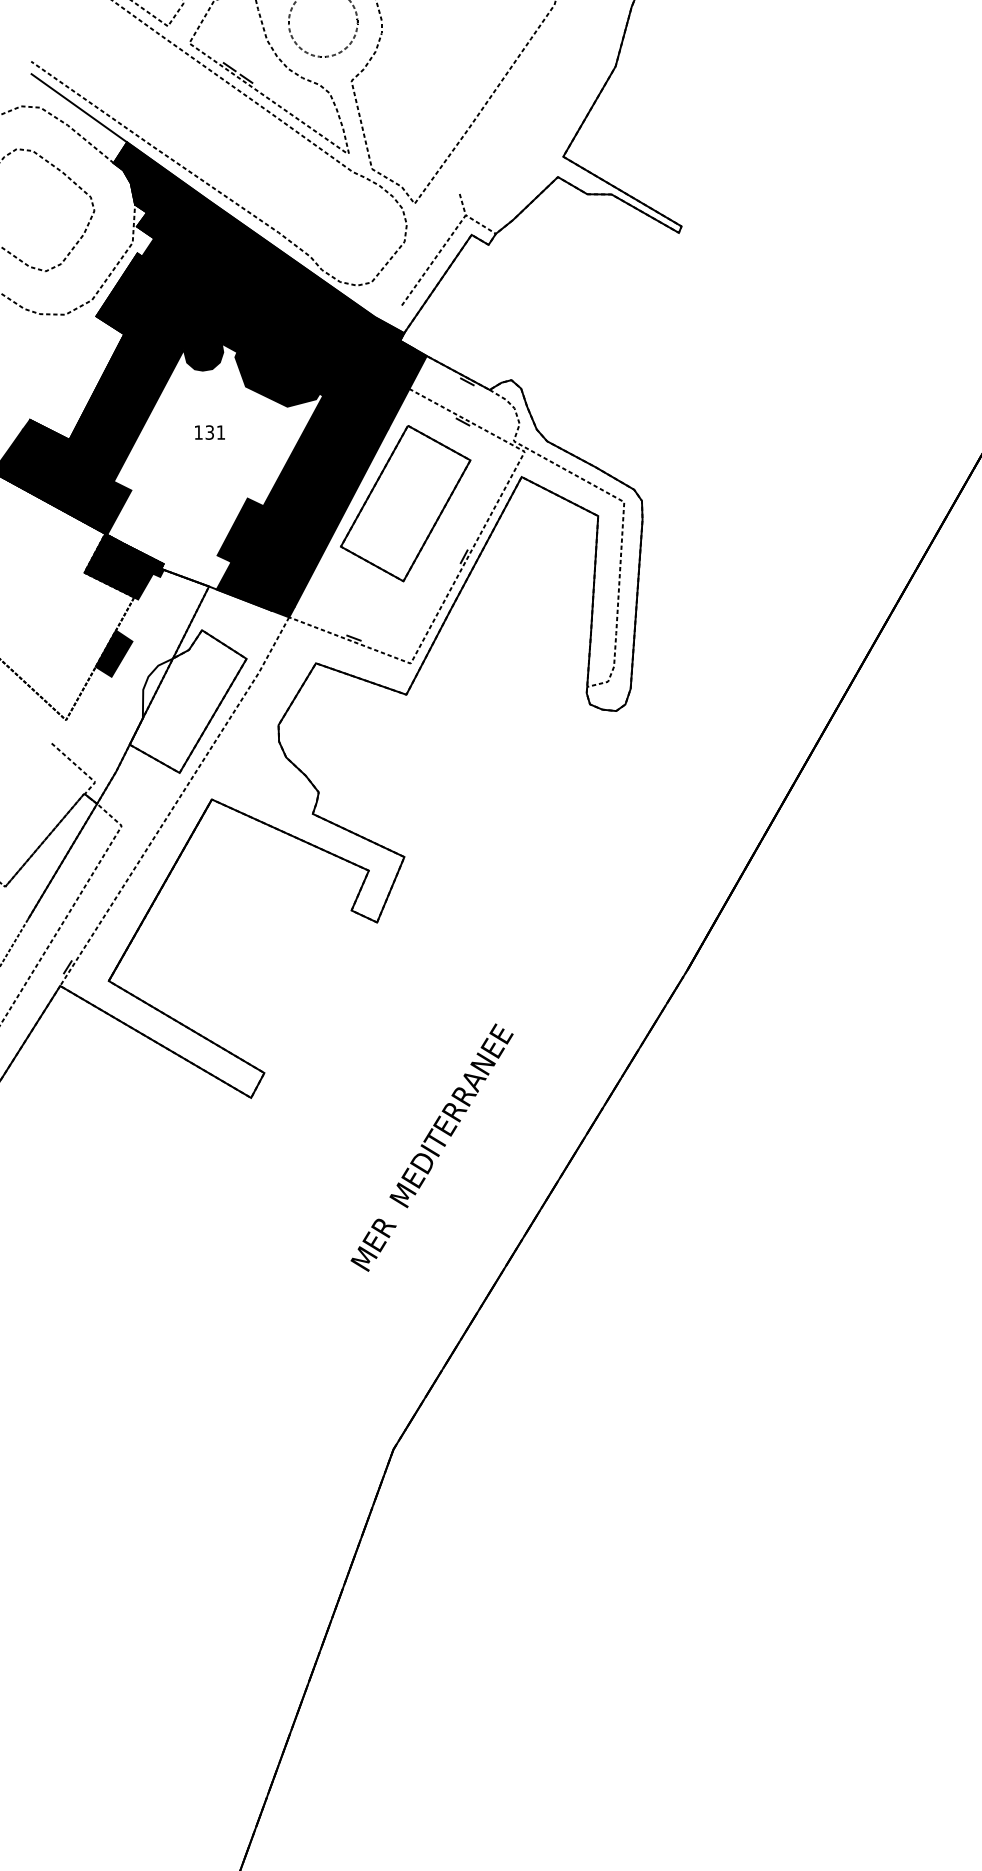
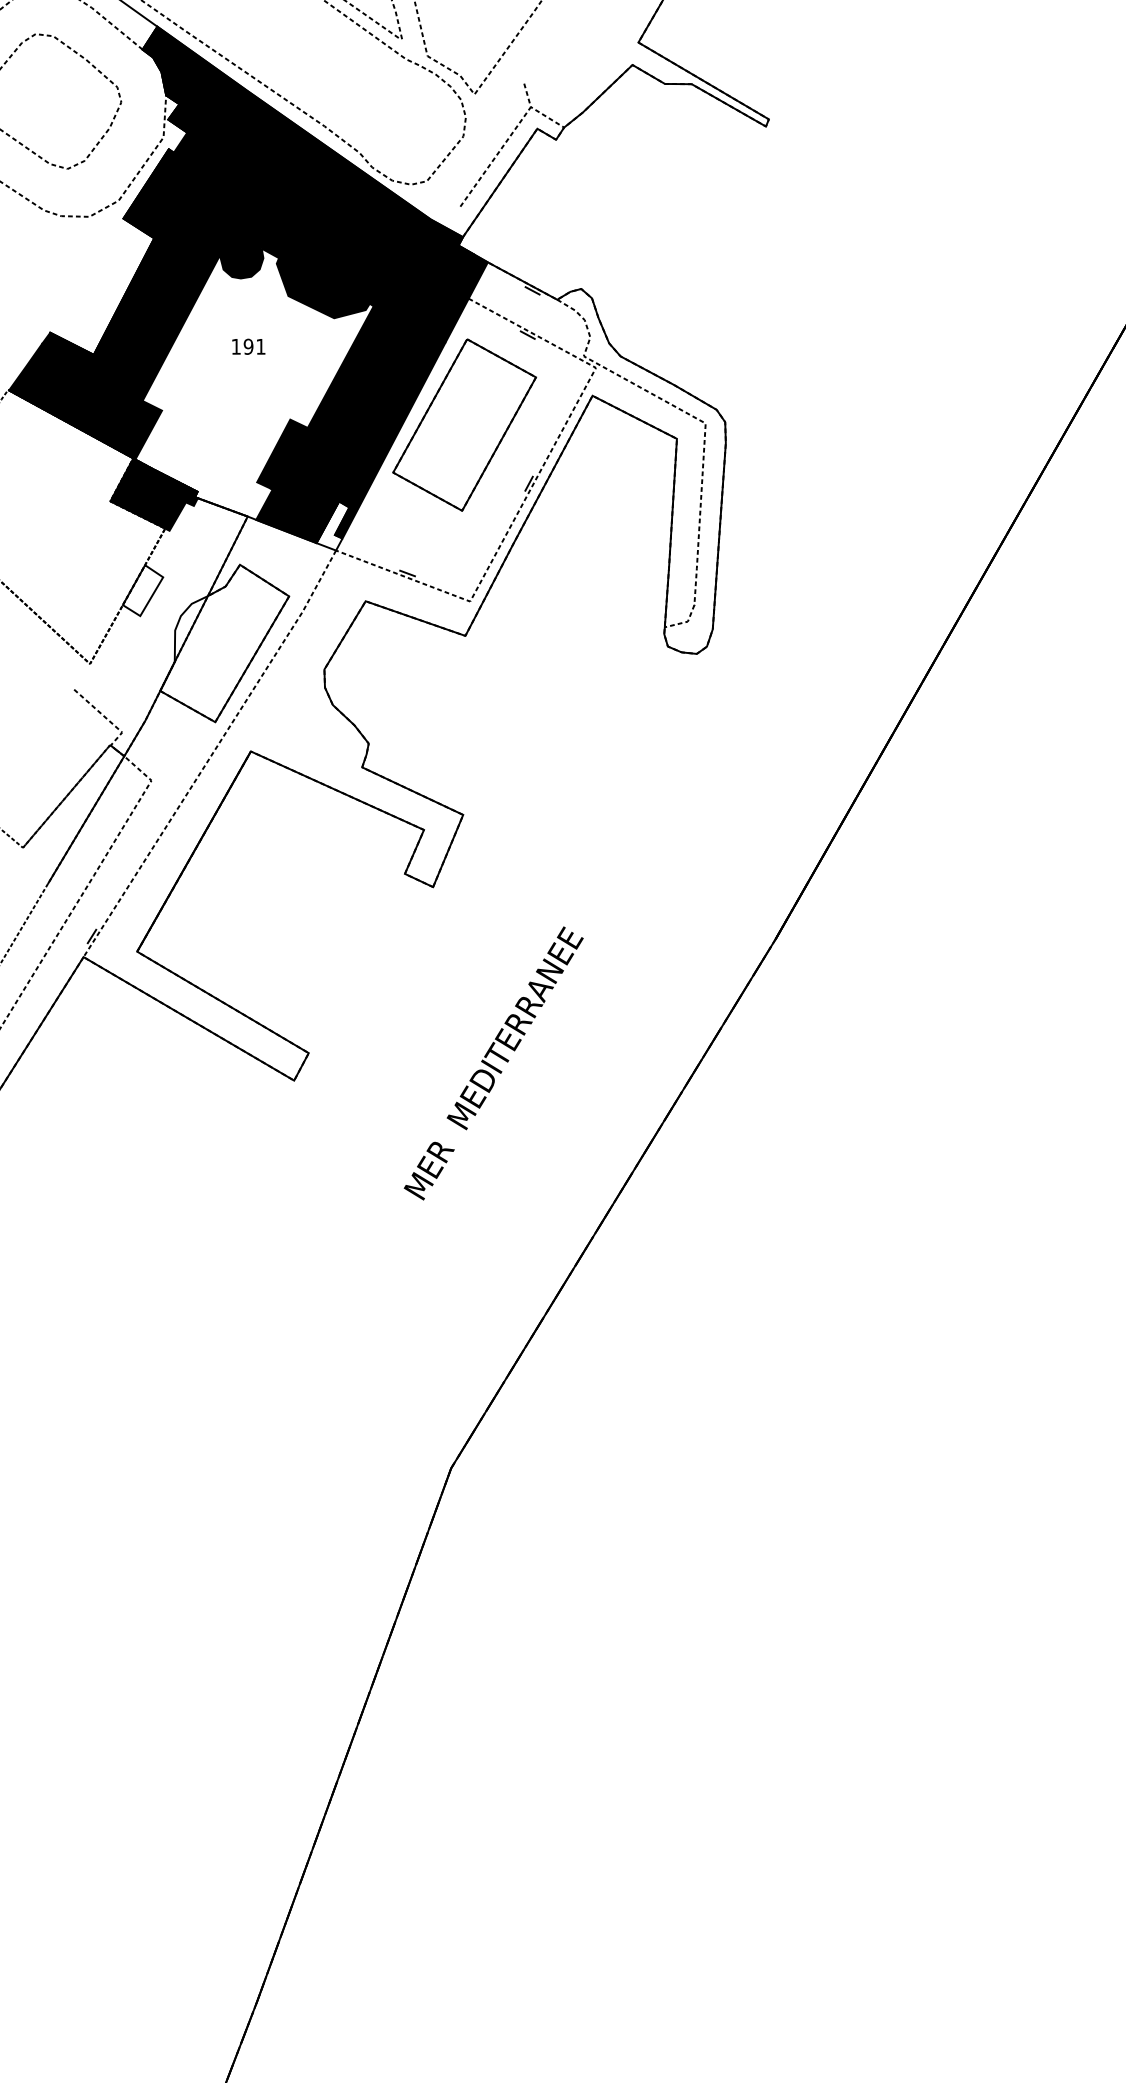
text: (209, 432) -> (248, 346), 131 -> 191
fill: (285, 594) -> (332, 525), removed
fill: (113, 653) -> (142, 590), removed
text: (431, 1147) -> (493, 1063), moved

